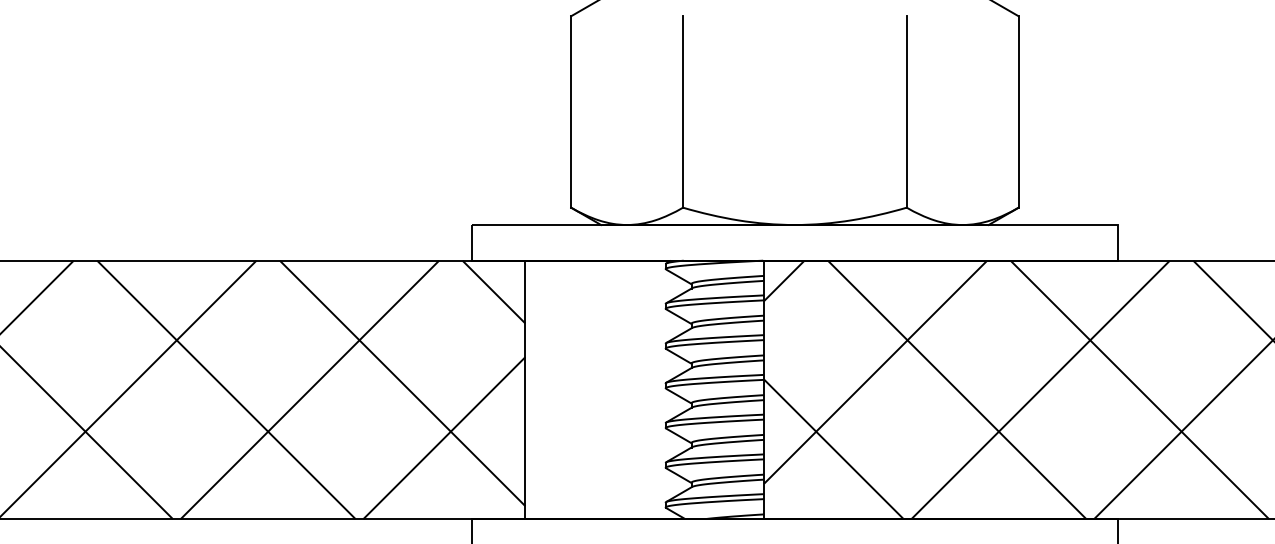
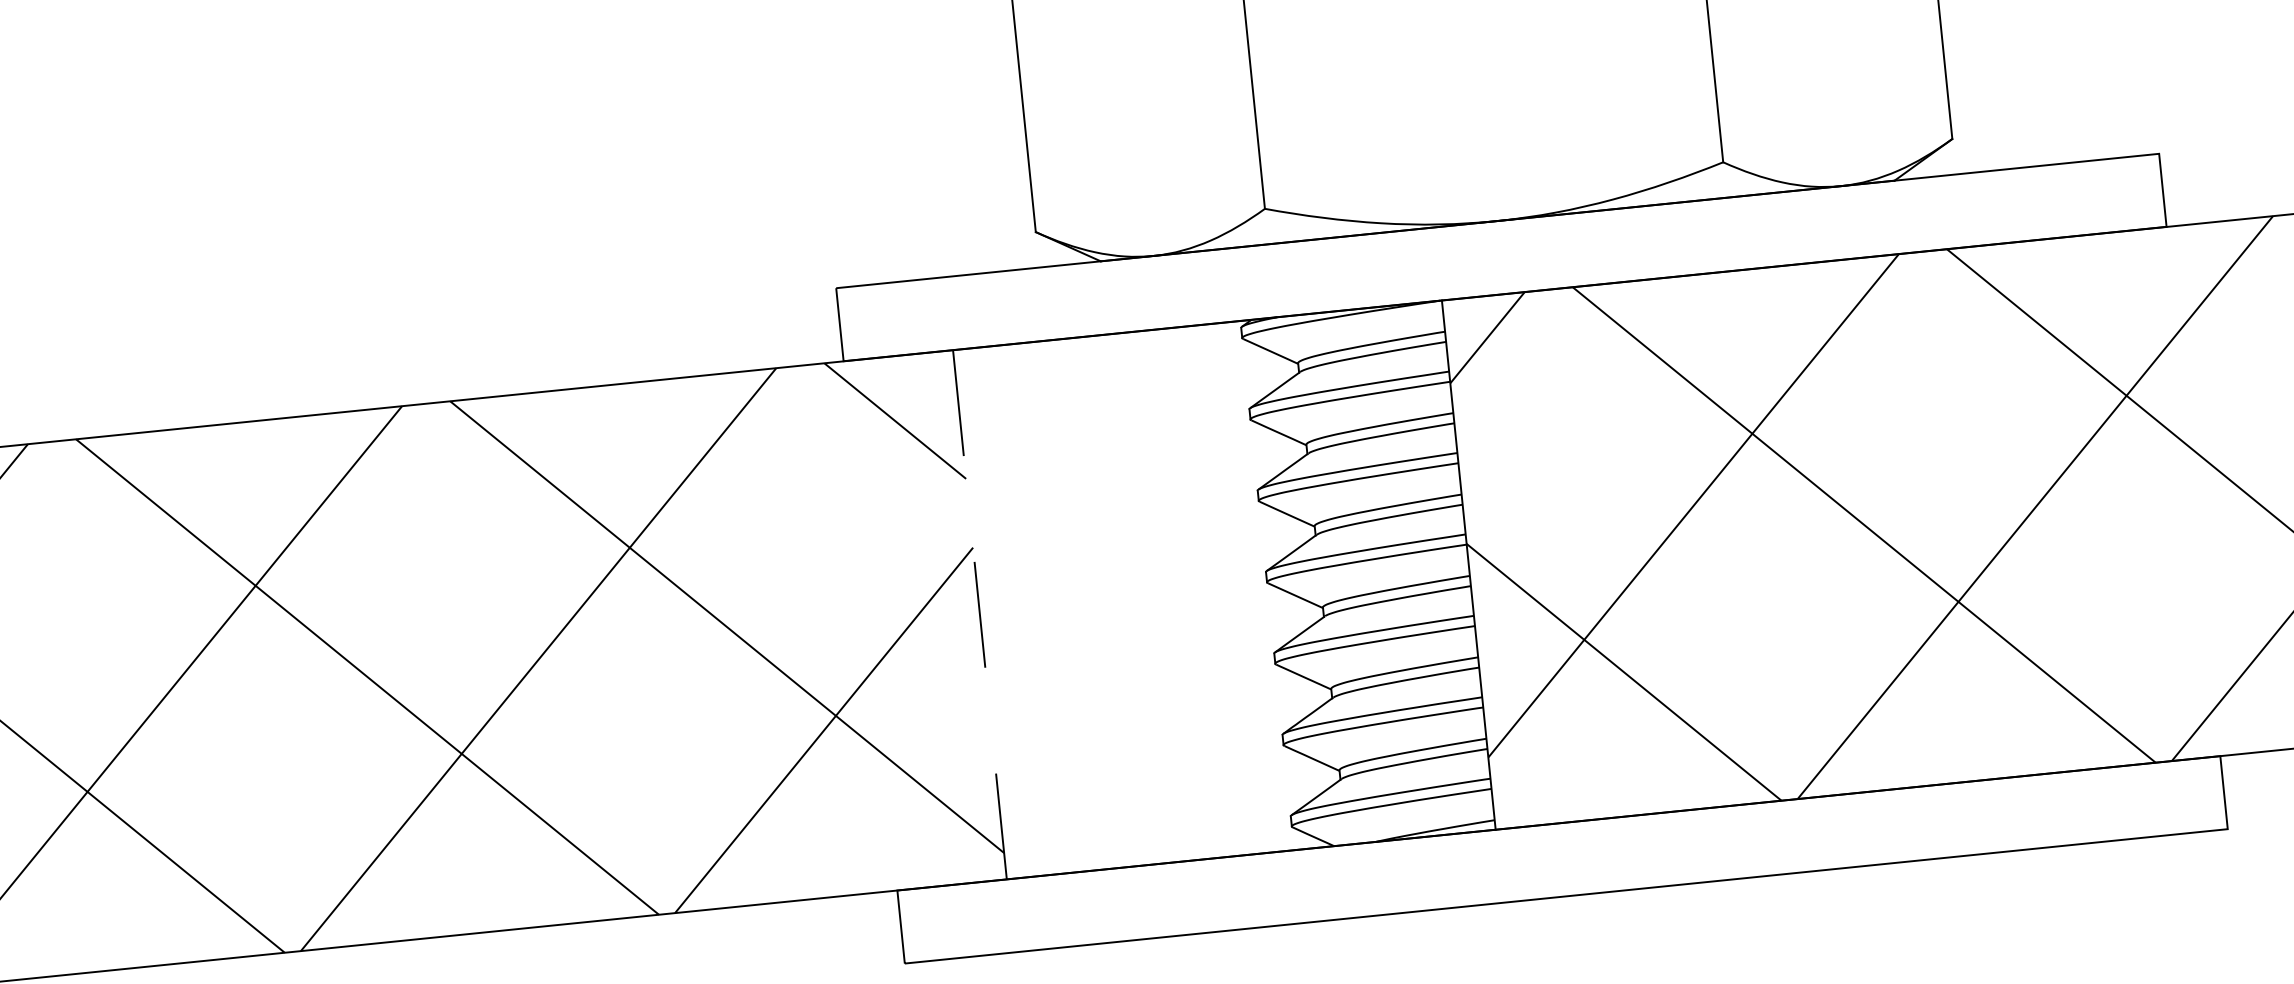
line: (525, 389) -> (980, 613), solid -> dashed

